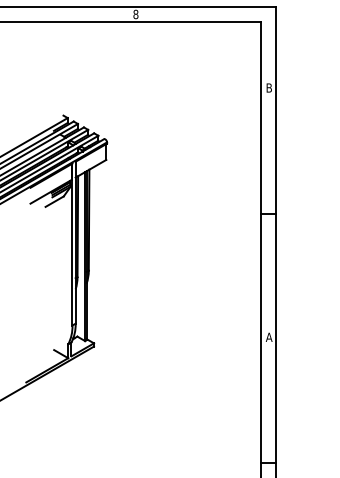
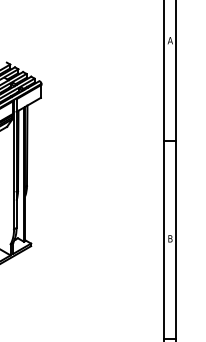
text: (268, 87) -> (169, 40), B -> A
text: (268, 336) -> (169, 238), A -> B

